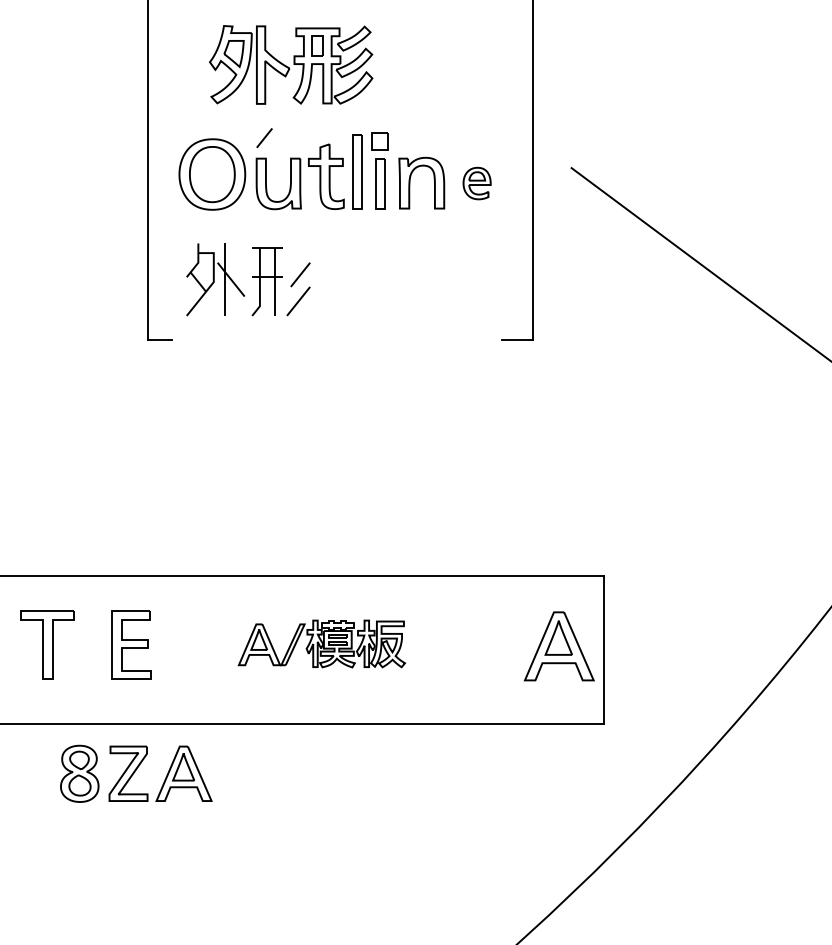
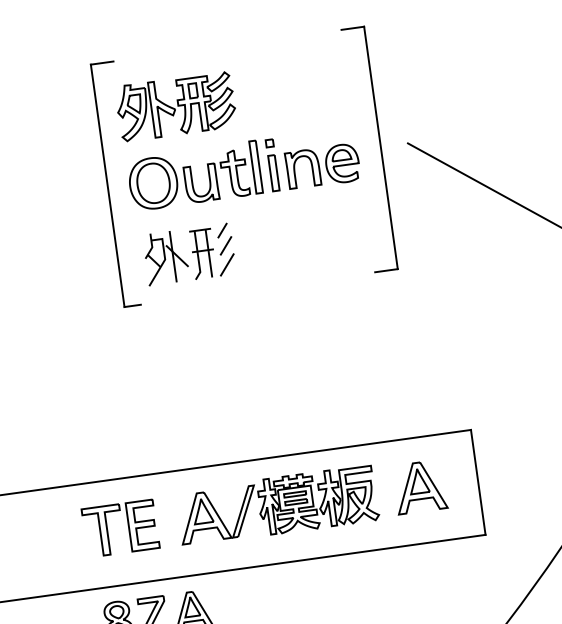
part: (291, 64) -> (176, 106), moved
line: (264, 138) -> (222, 230), moved
part: (380, 141) -> (269, 143), size x0.62
part: (476, 183) -> (341, 163), size x1.67
part: (321, 643) -> (277, 505), size x1.67
part: (47, 644) -> (103, 530), moved
part: (558, 646) -> (419, 487), moved

